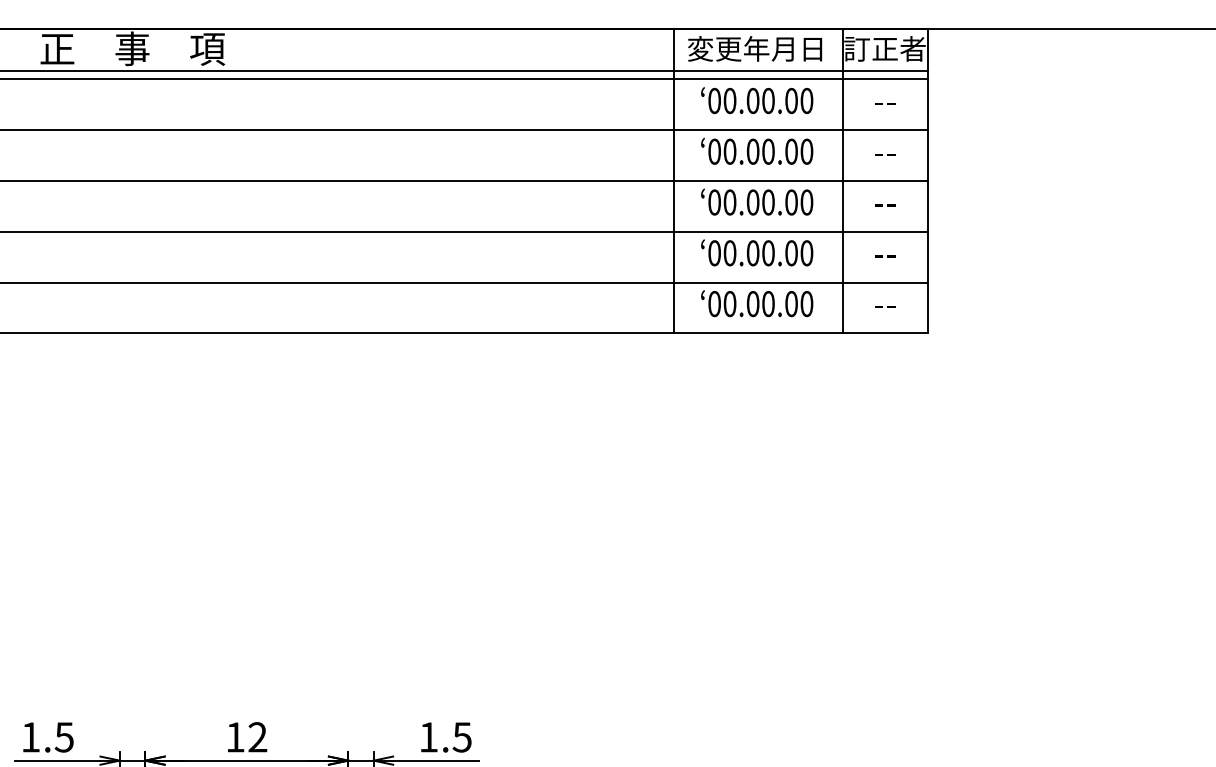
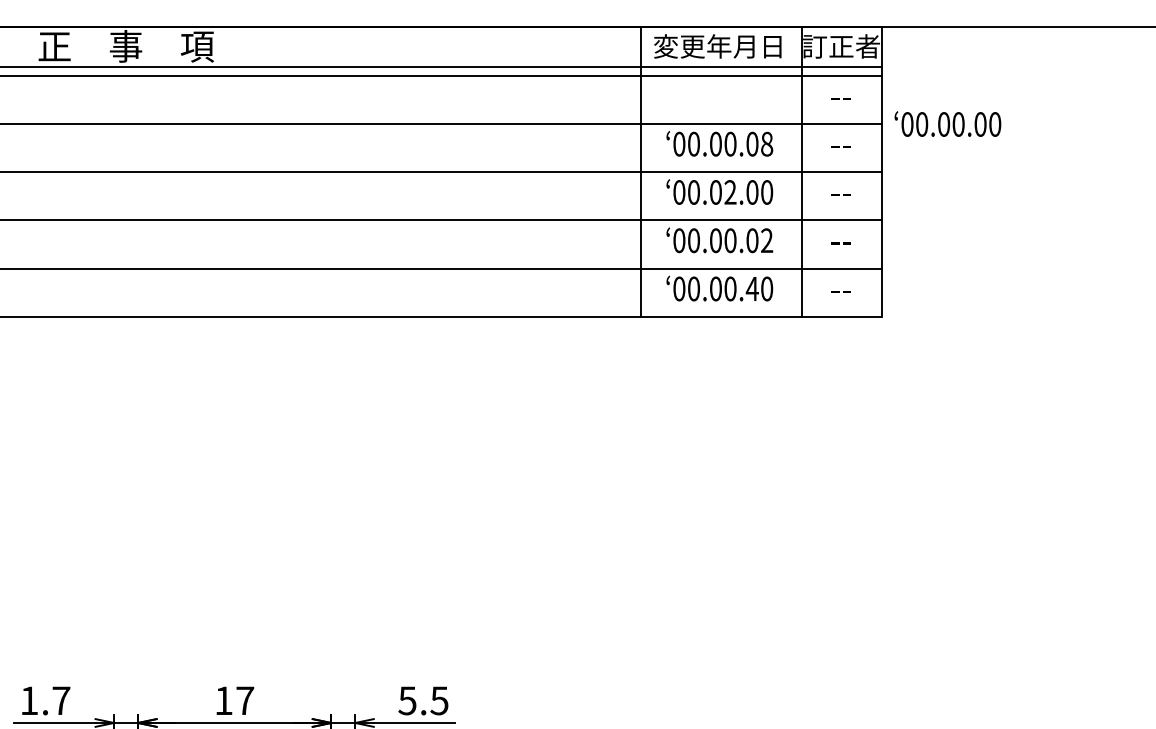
text: (757, 100) -> (948, 124), moved
text: (806, 151) -> (766, 143), 00.00.00 -> 00.00.08
text: (768, 202) -> (730, 192), 00.00.00 -> 00.02.00
text: (806, 253) -> (766, 240), 00.00.00 -> 00.00.02
text: (791, 304) -> (752, 289), 00.00.00 -> 00.00.40
text: (63, 737) -> (60, 700), 1.5 -> 1.7
text: (257, 737) -> (244, 700), 12 -> 17
text: (428, 737) -> (407, 700), 1.5 -> 5.5

